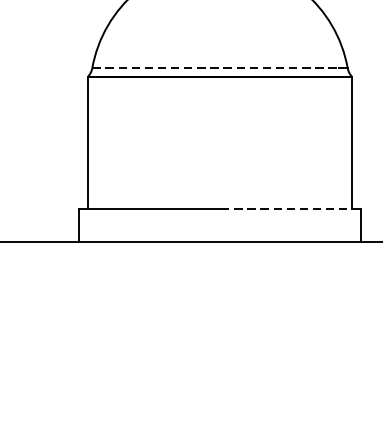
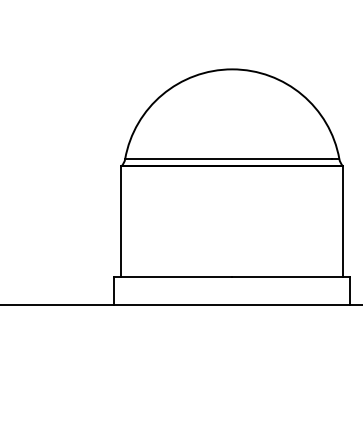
line: (215, 68) -> (228, 159), dashed -> solid
line: (290, 209) -> (291, 277), dashed -> solid

